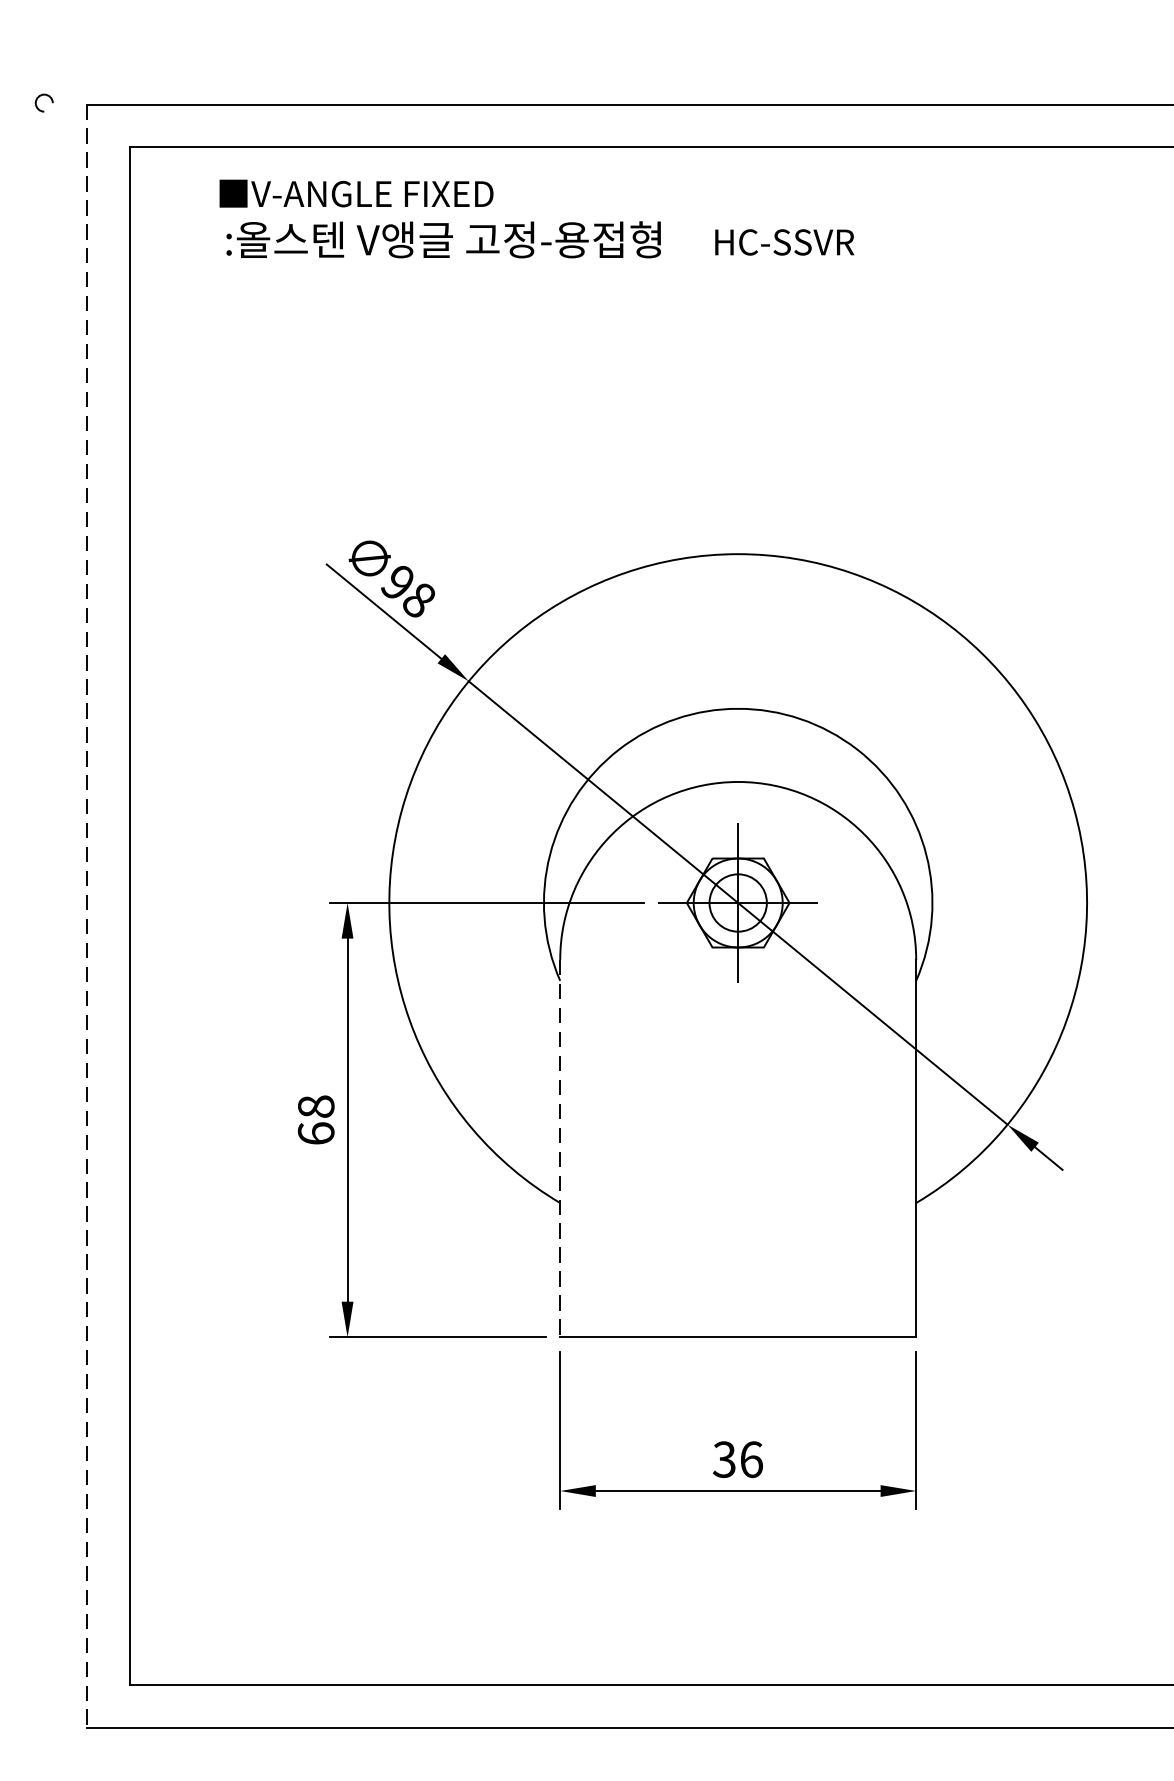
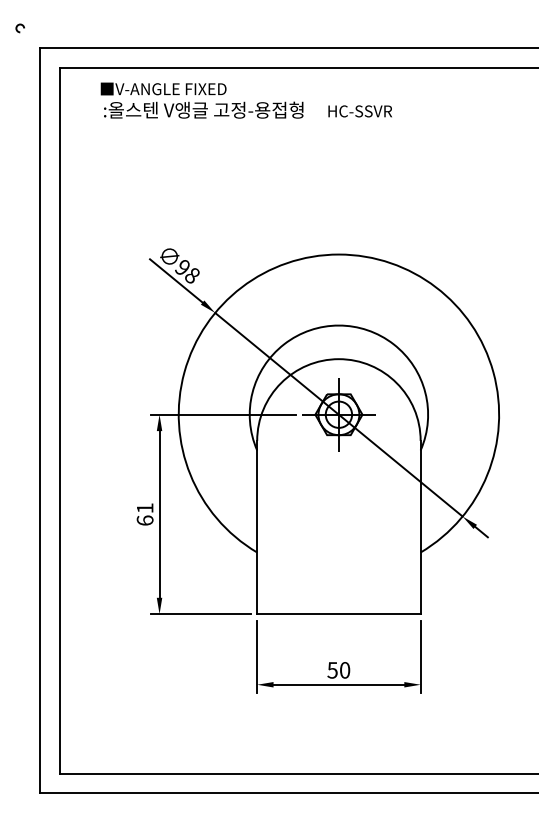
arc: (38, 103) -> (17, 28), moved
line: (86, 915) -> (39, 420), dashed -> solid
text: (314, 1107) -> (144, 508), 68 -> 61
line: (560, 1148) -> (257, 527), dashed -> solid
text: (739, 1459) -> (339, 670), 36 -> 50

